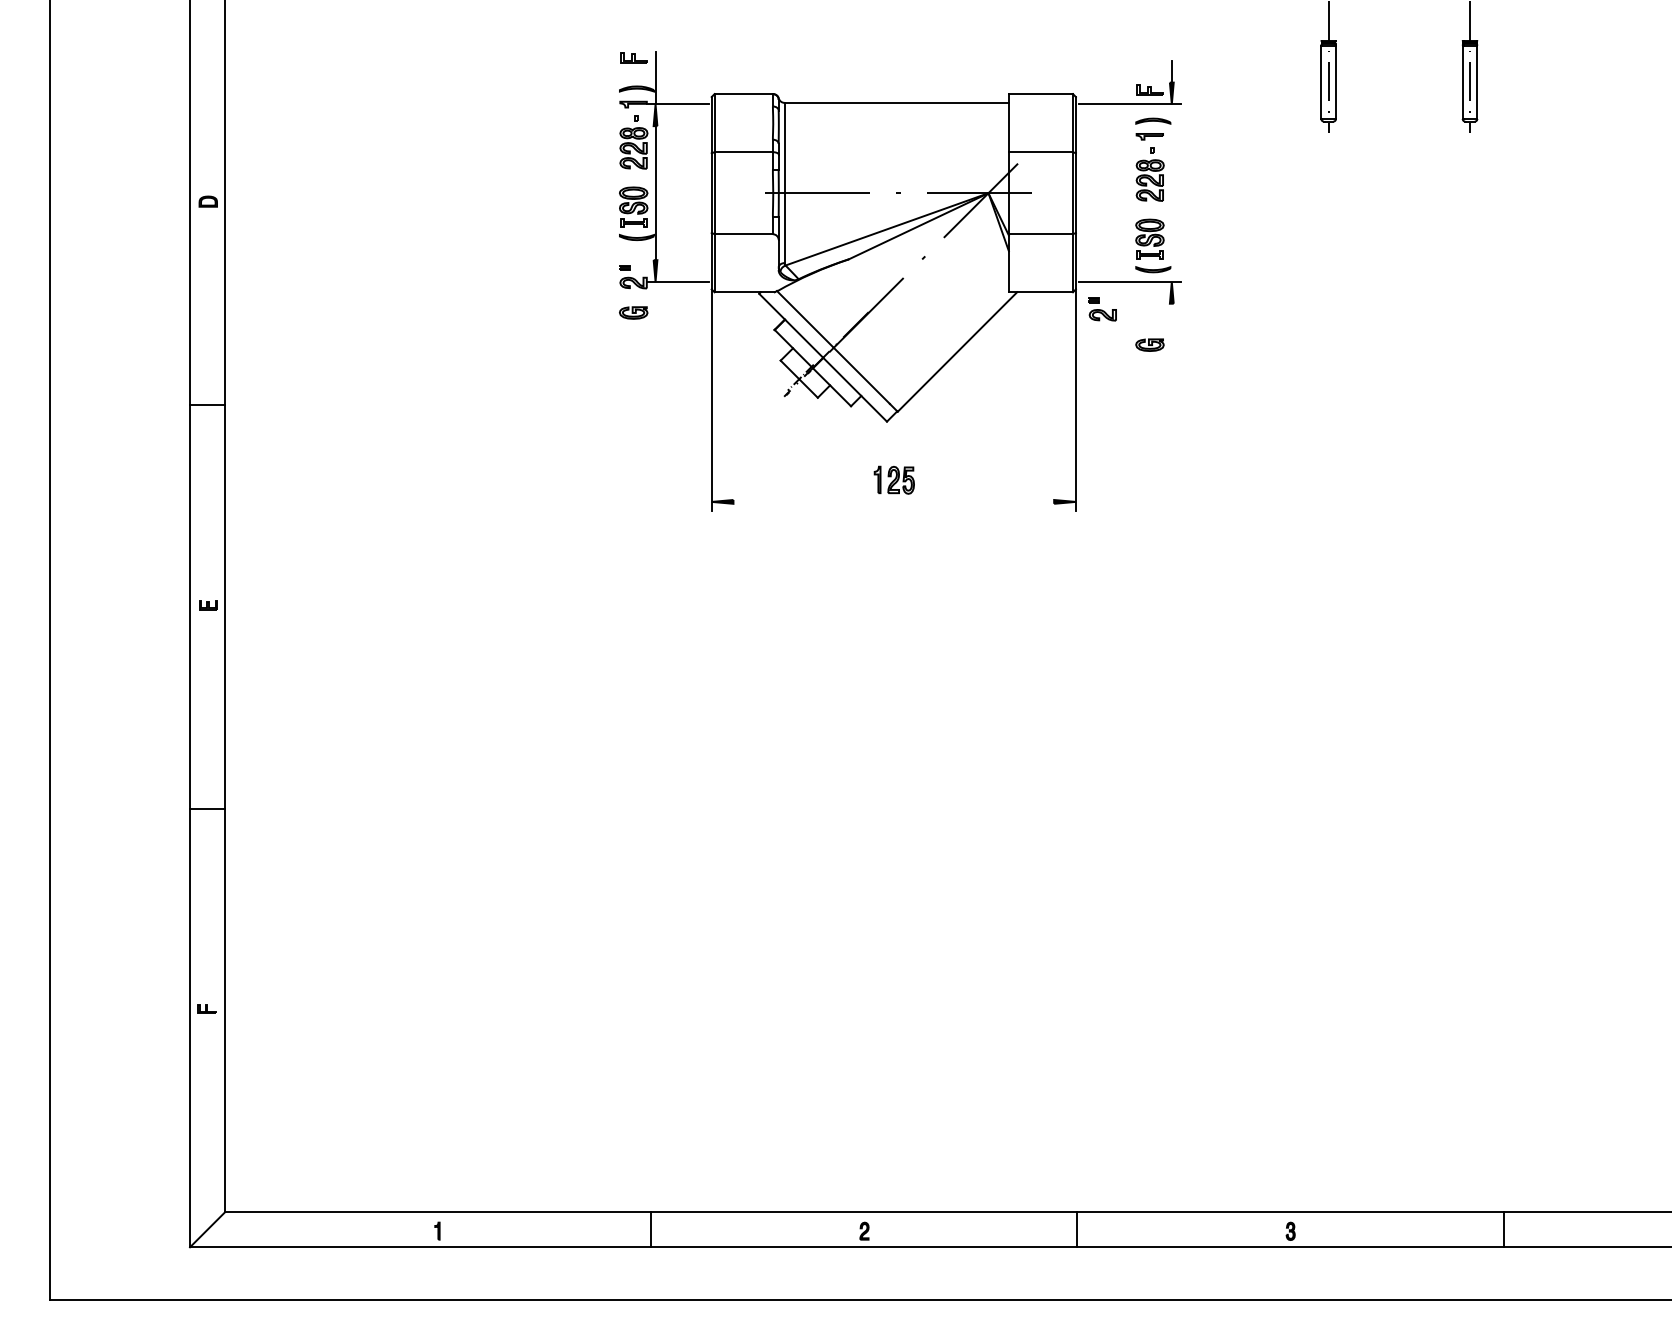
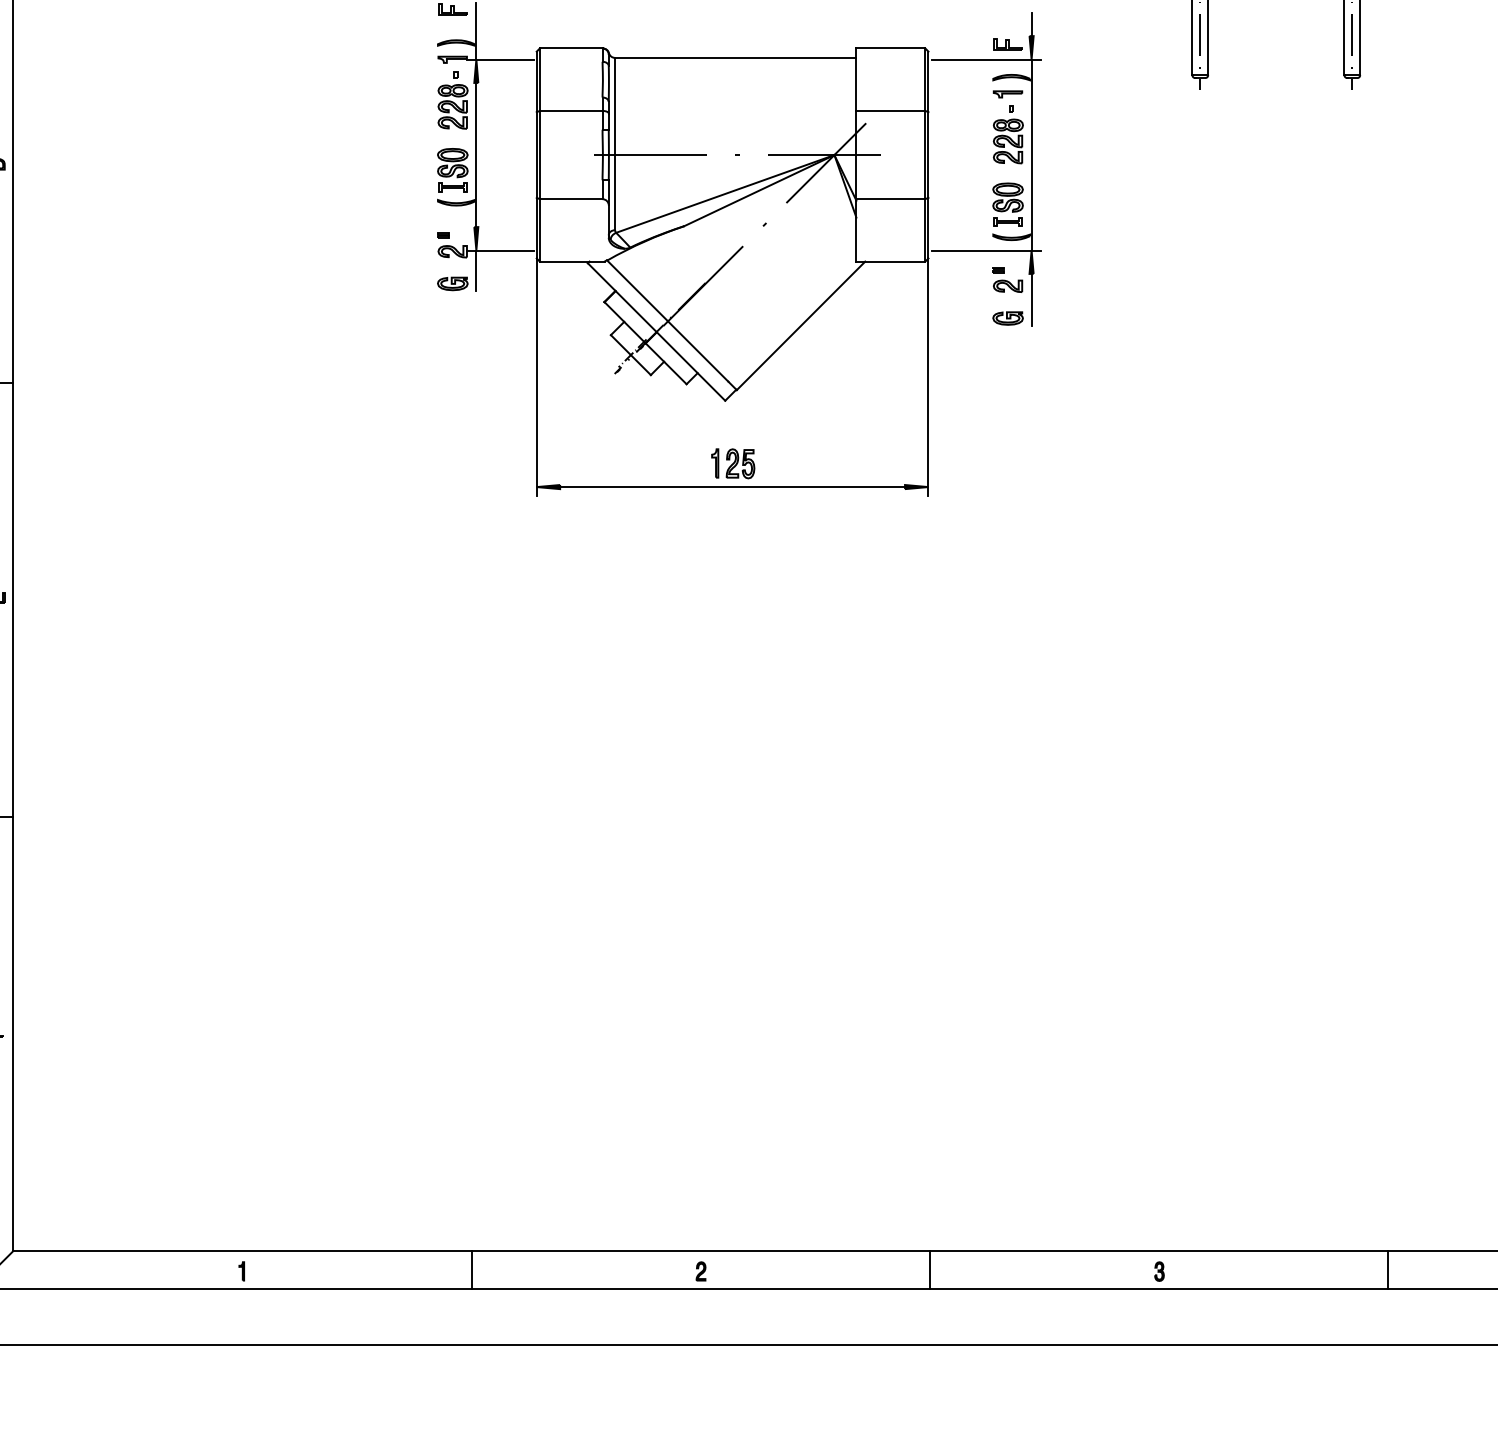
line: (1171, 192) -> (1031, 154), added
line: (655, 300) -> (476, 270), added
part: (1102, 309) -> (1007, 280), moved
line: (1171, 327) -> (1031, 299), added
line: (893, 501) -> (732, 486), added

